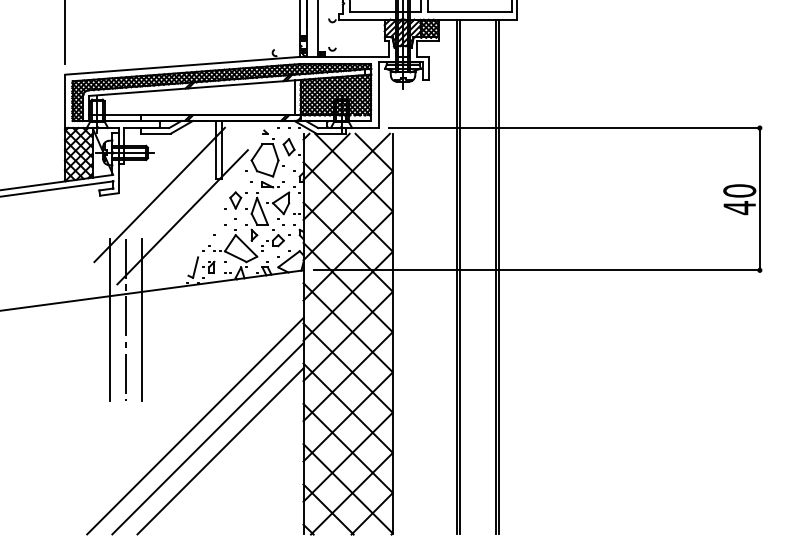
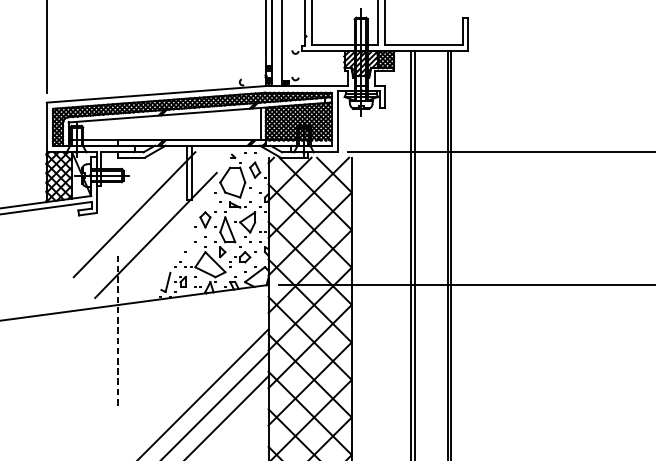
line: (109, 319) -> (87, 330), removed
line: (125, 319) -> (102, 330), removed
line: (141, 320) -> (117, 331), solid -> dashed

